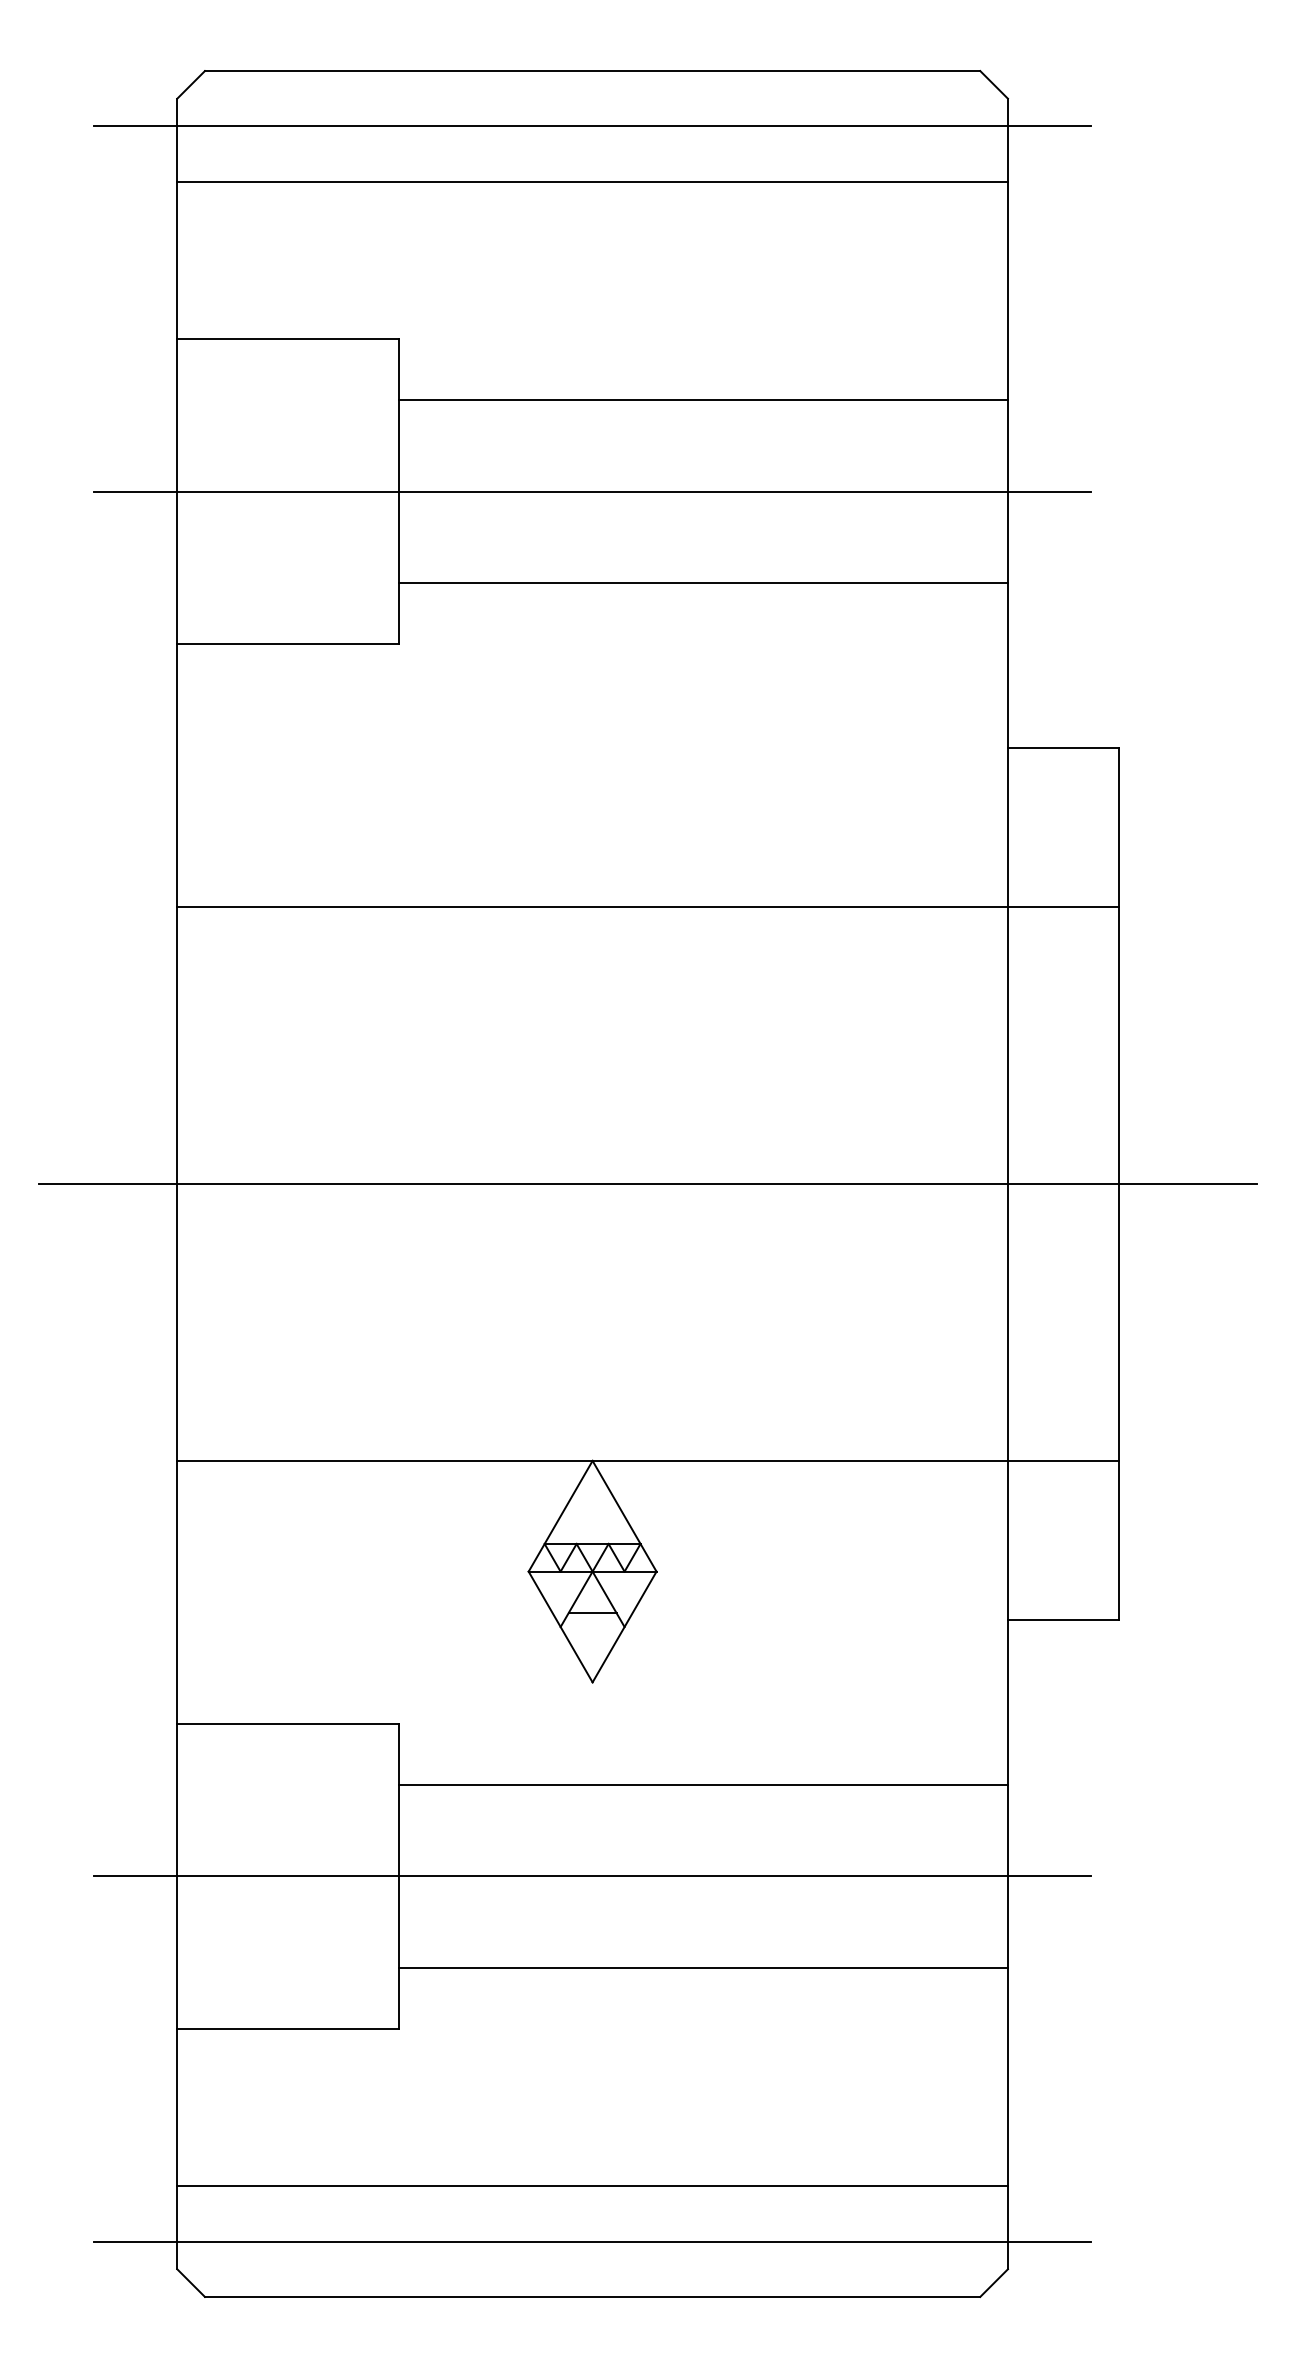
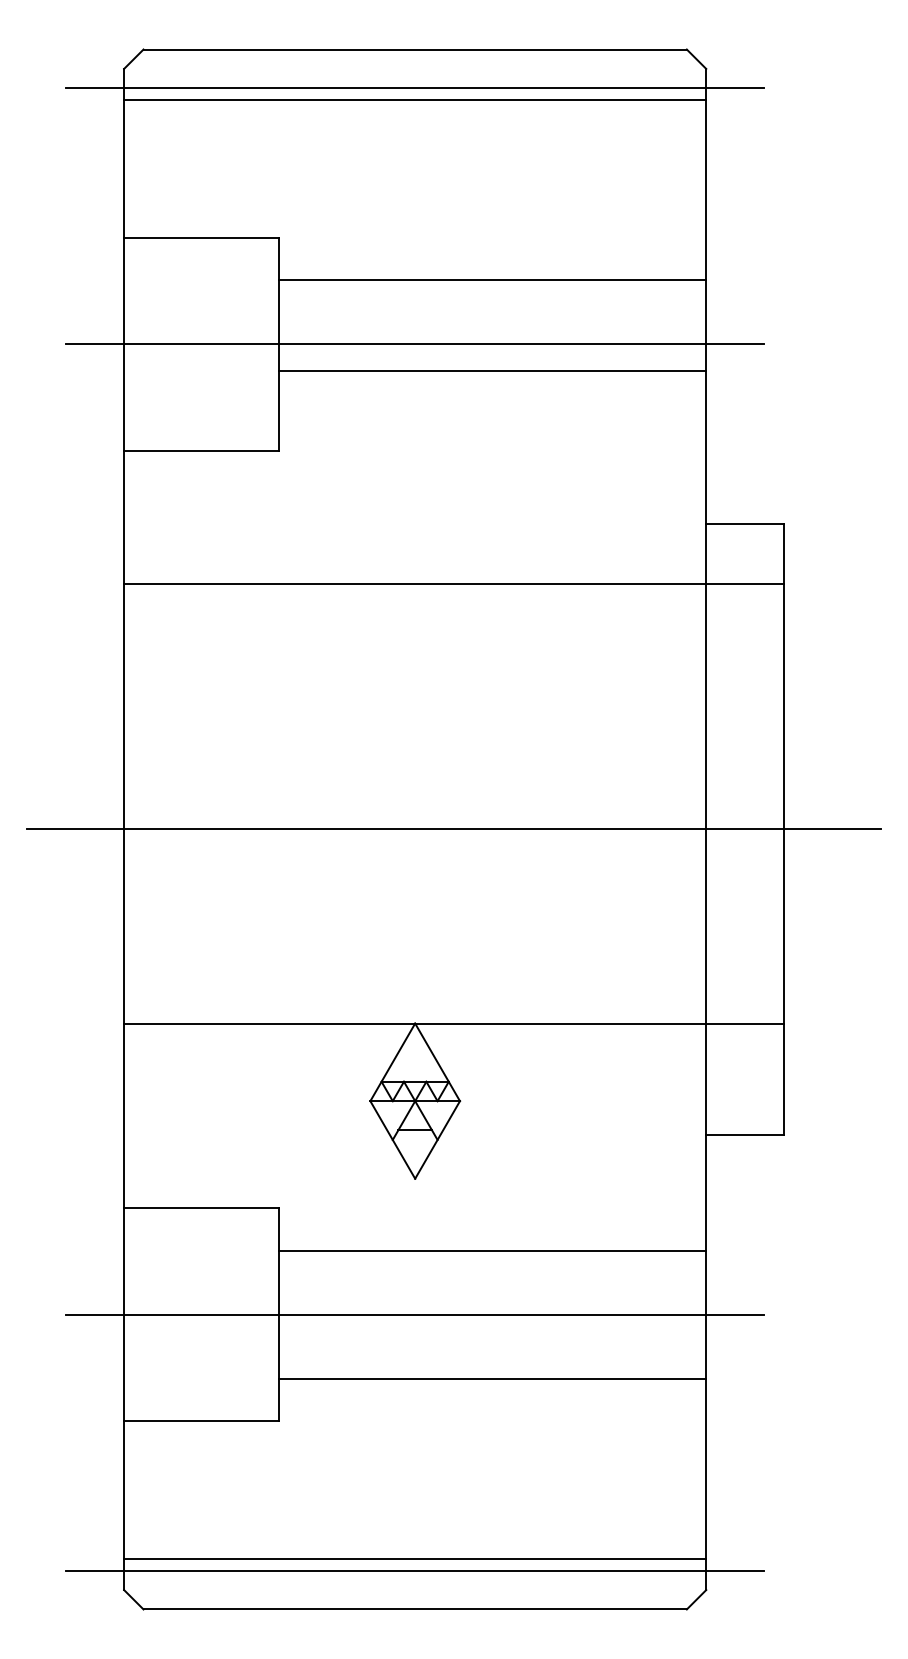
line: (592, 181) -> (415, 99), moved
line: (702, 583) -> (492, 371), moved
line: (647, 907) -> (453, 584), moved
line: (592, 2186) -> (415, 1559), moved

